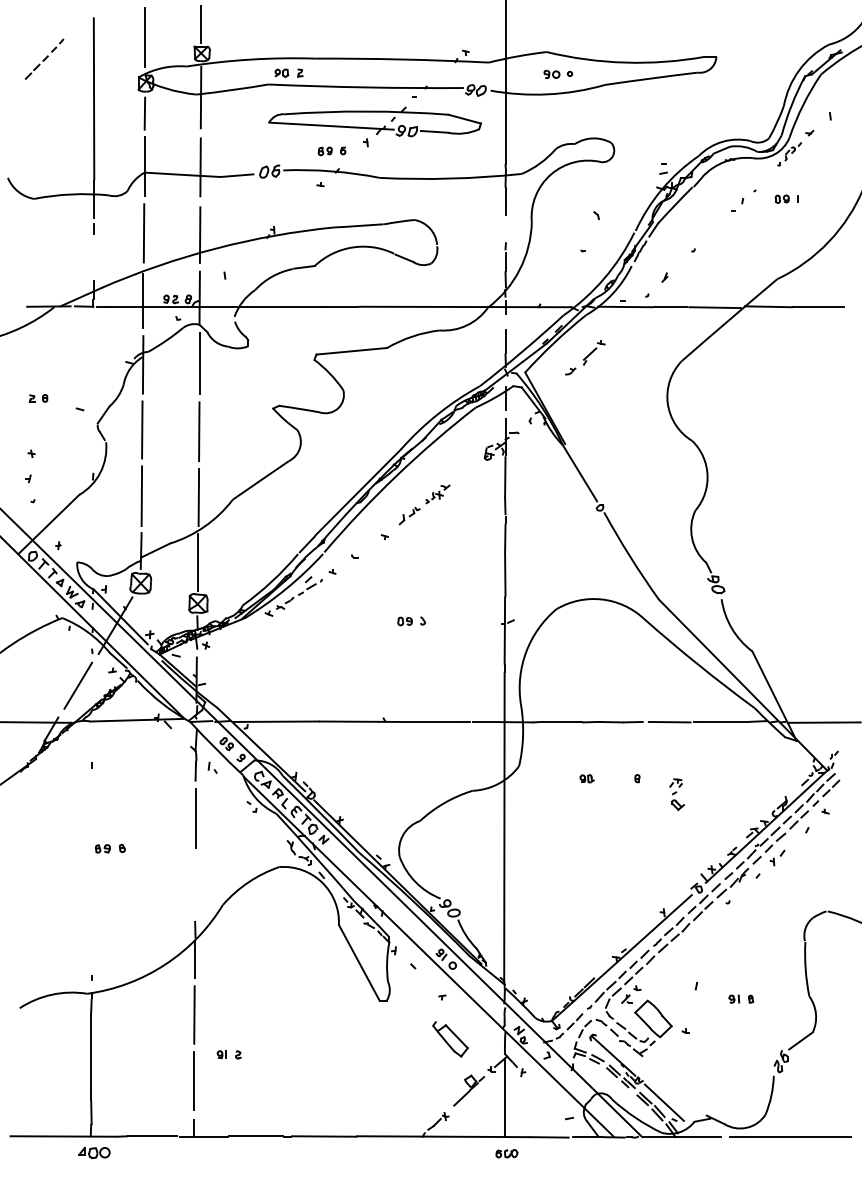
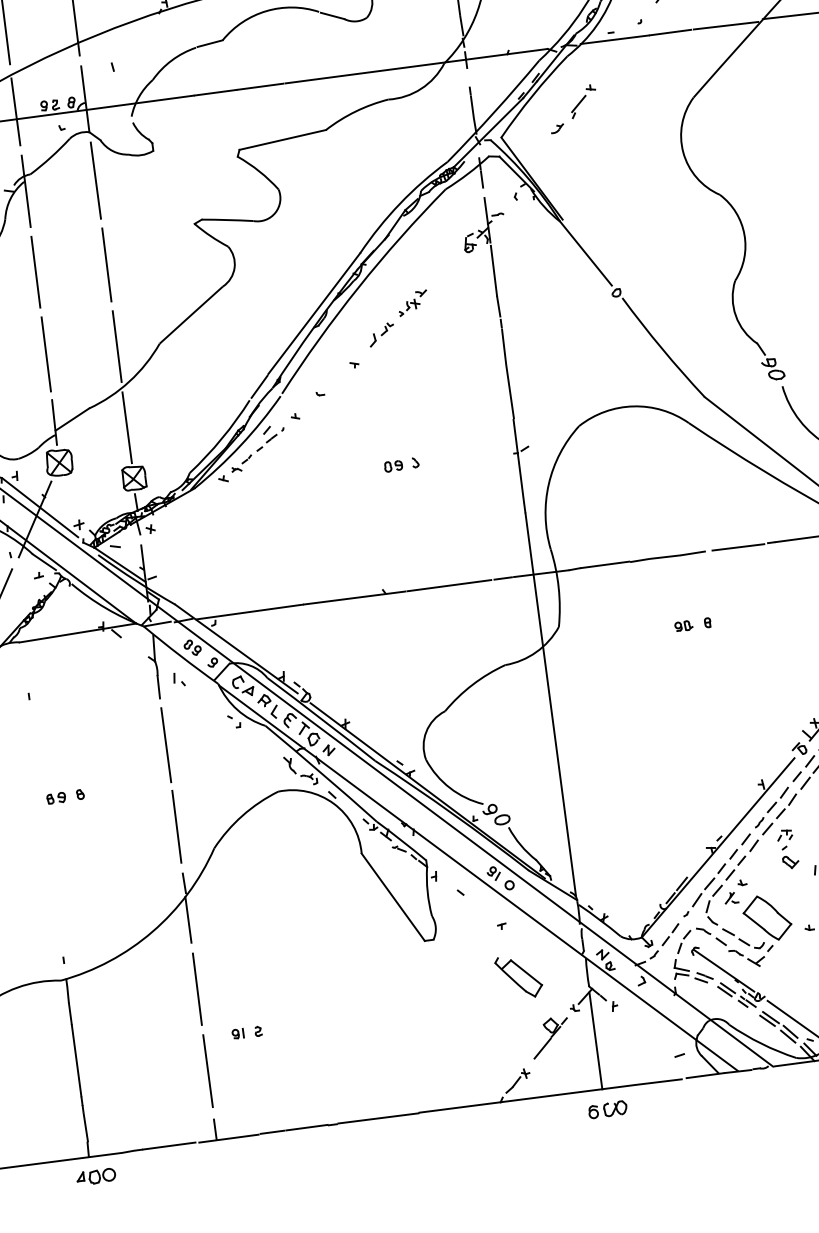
part: (586, 778) -> (682, 625), moved
part: (676, 794) -> (787, 849), moved
line: (195, 884) -> (177, 827), added
part: (506, 1153) -> (607, 1109), size x1.43

